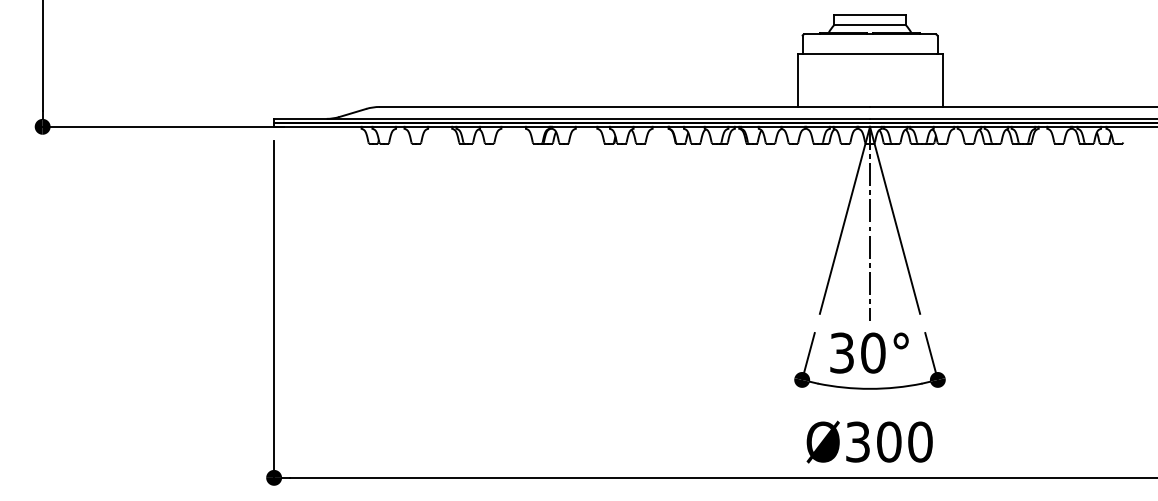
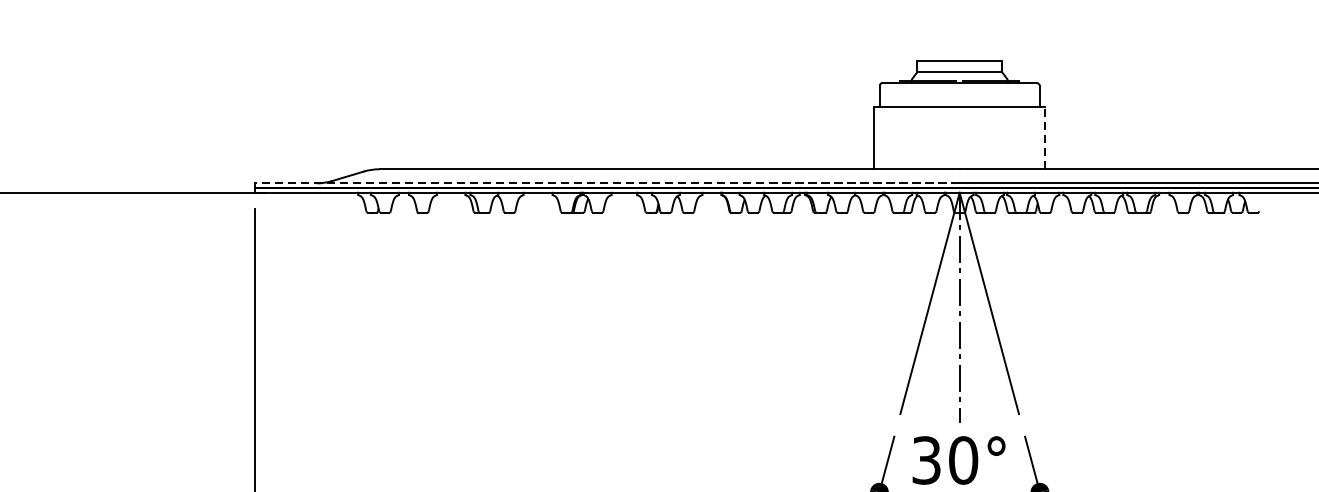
line: (942, 80) -> (1045, 137), solid -> dashed
line: (572, 118) -> (607, 182), solid -> dashed

